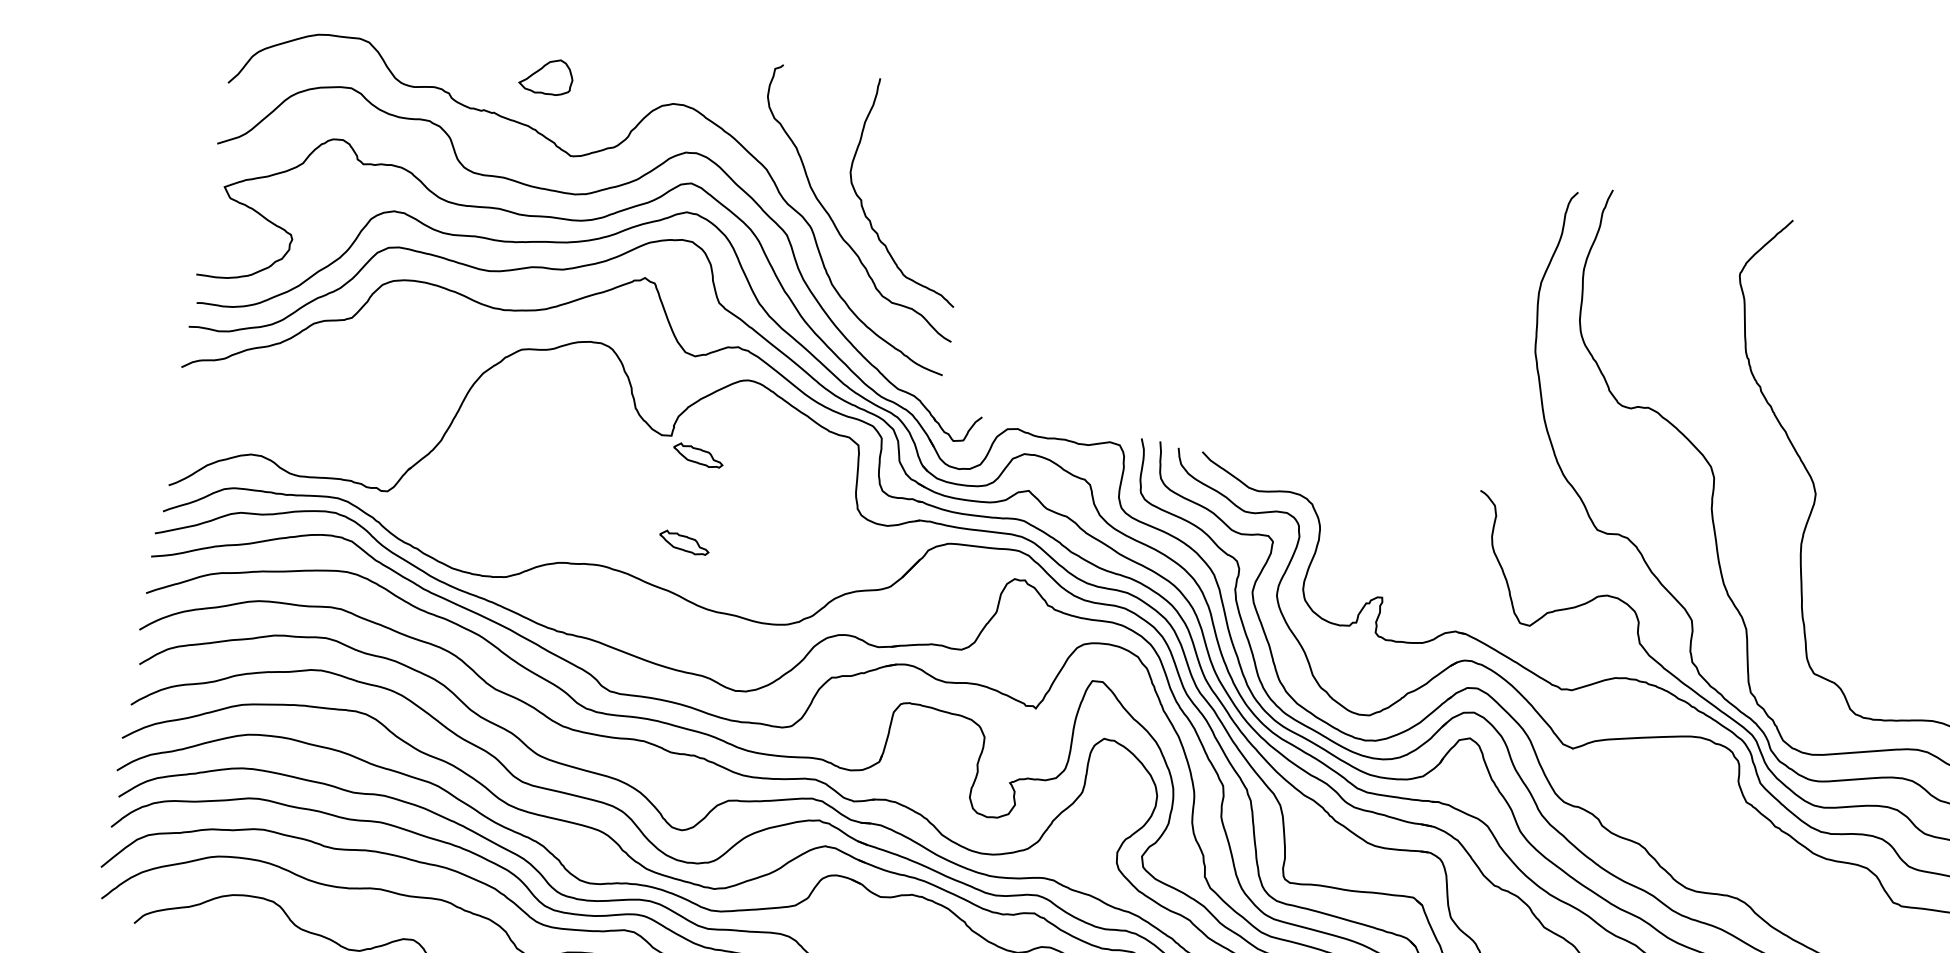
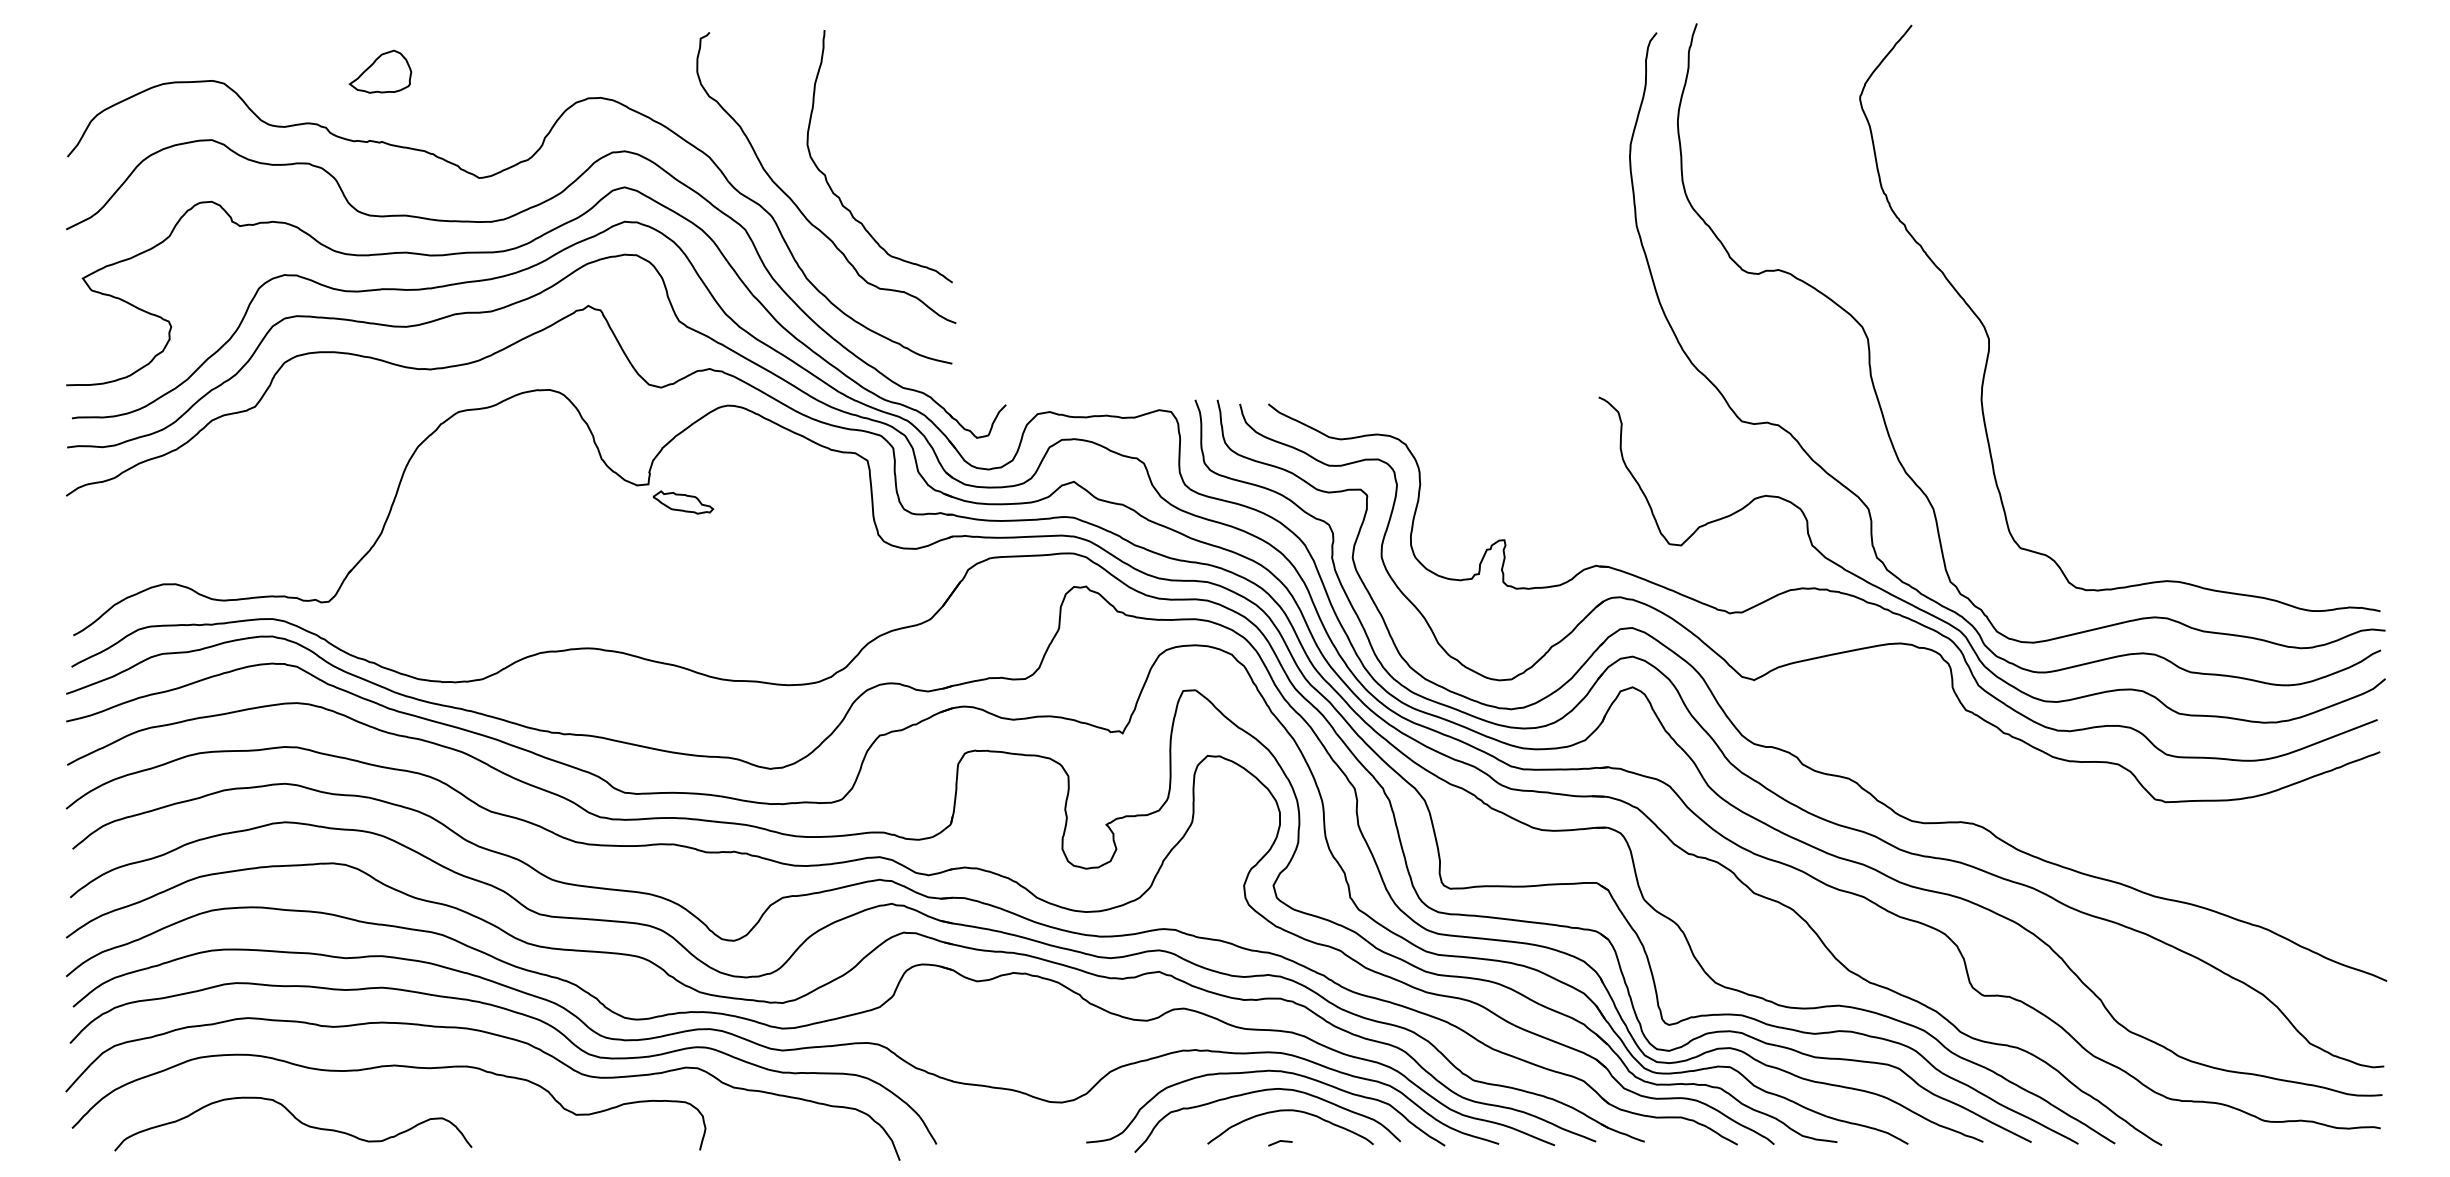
part: (546, 76) -> (380, 71), moved
part: (684, 543) -> (683, 606), removed

